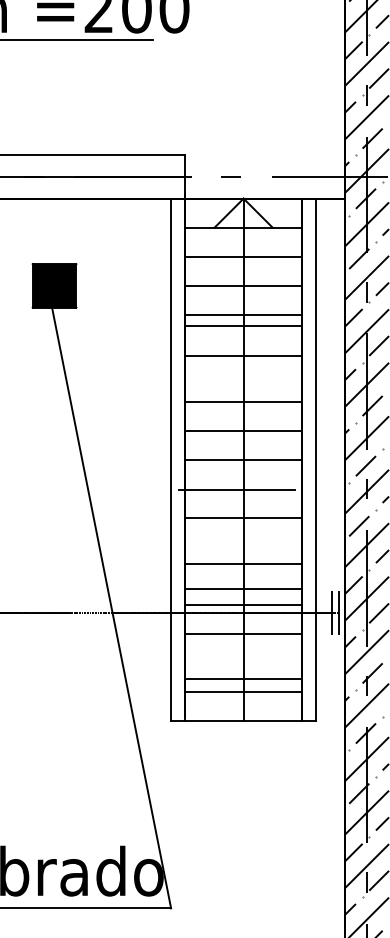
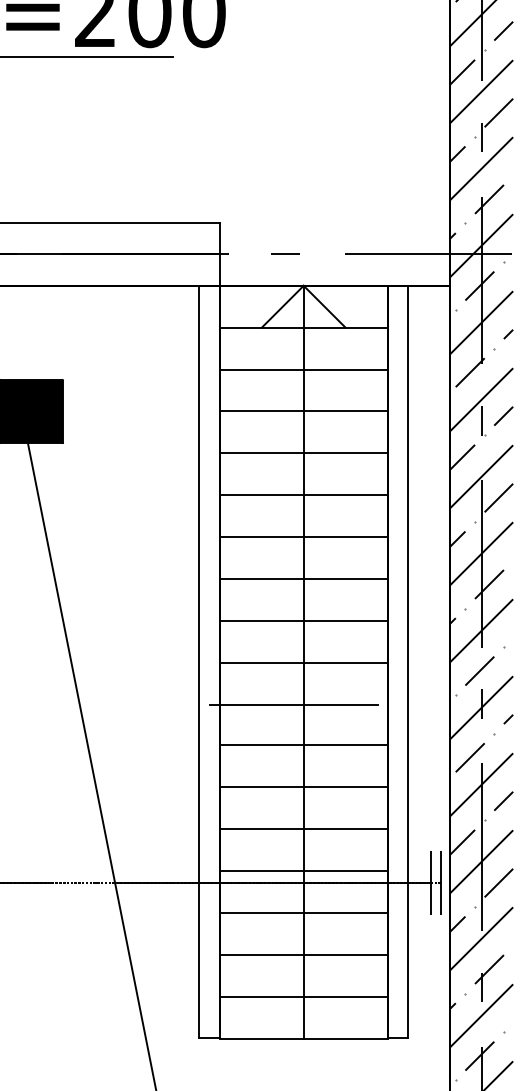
line: (243, 326) -> (303, 495), moved
line: (243, 356) -> (303, 537), moved
line: (243, 563) -> (303, 786), moved
line: (243, 589) -> (303, 829), moved
line: (243, 679) -> (303, 955), moved

